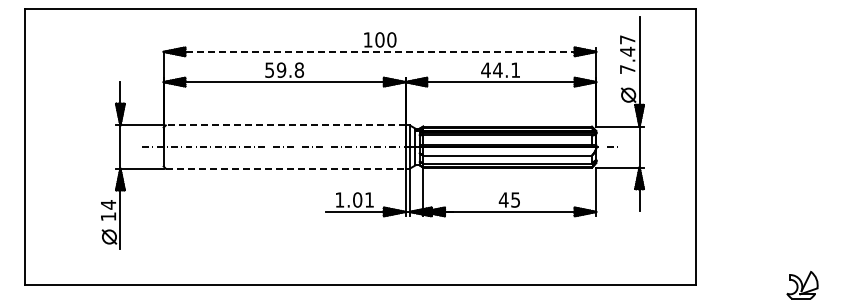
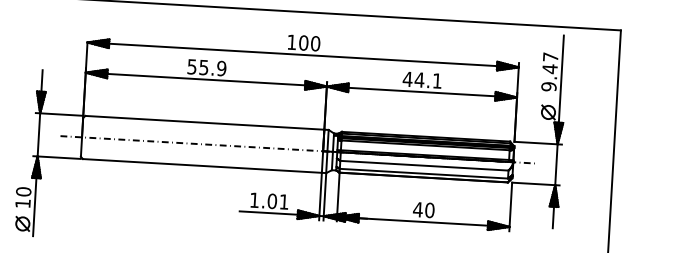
line: (380, 51) -> (303, 54), dashed -> solid
text: (290, 69) -> (212, 67), 59.8 -> 55.9
text: (627, 69) -> (548, 86), 7.47 -> 9.47
line: (285, 125) -> (204, 122), dashed -> solid
line: (285, 168) -> (202, 165), dashed -> solid
text: (515, 199) -> (429, 209), 45 -> 40
text: (108, 204) -> (23, 191), 14 -> 10

